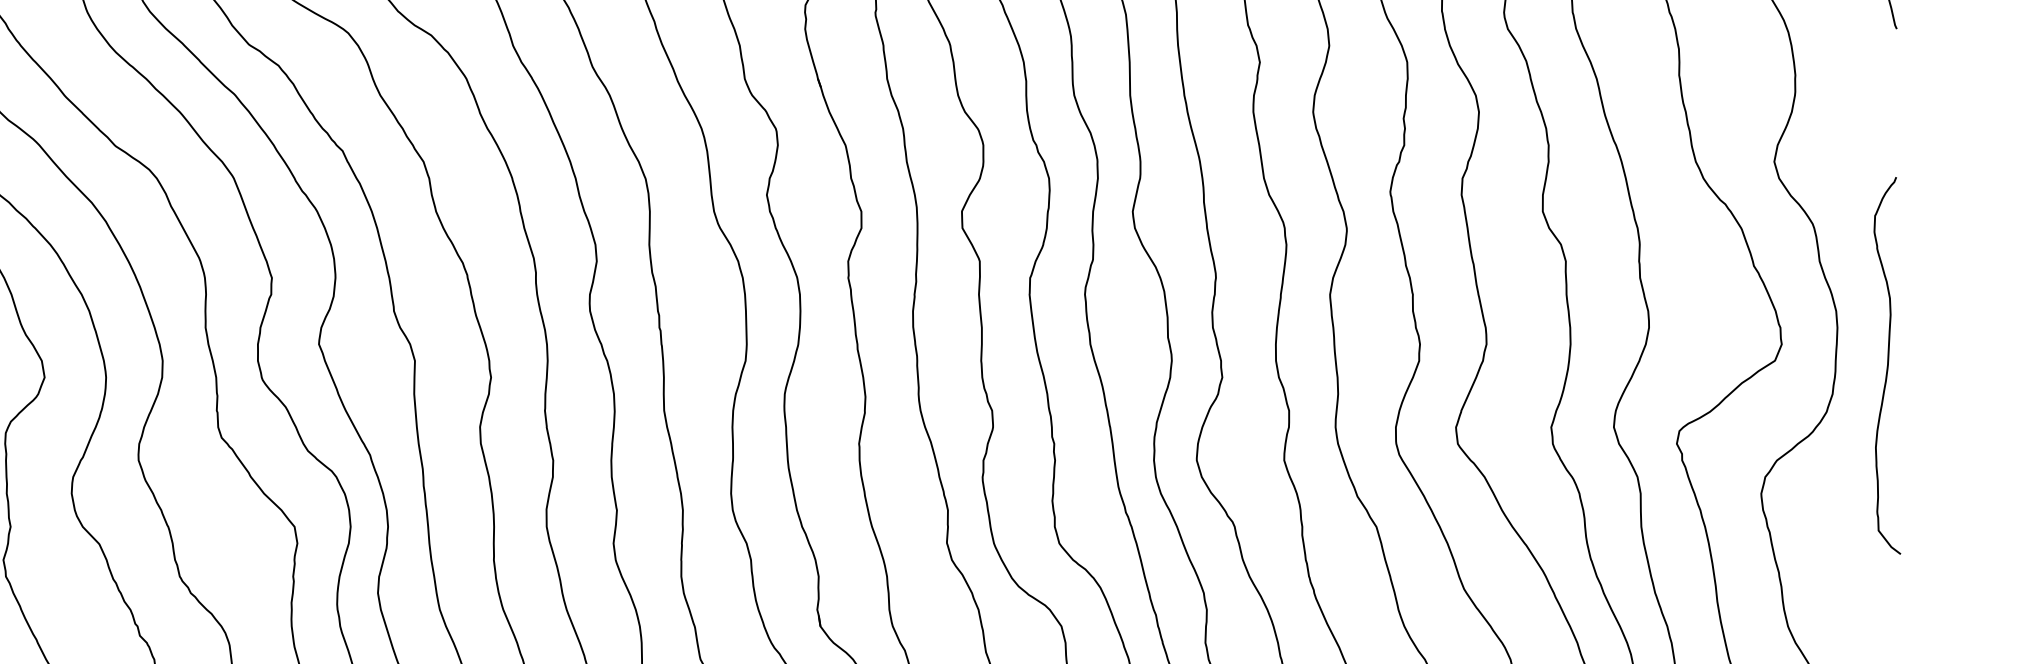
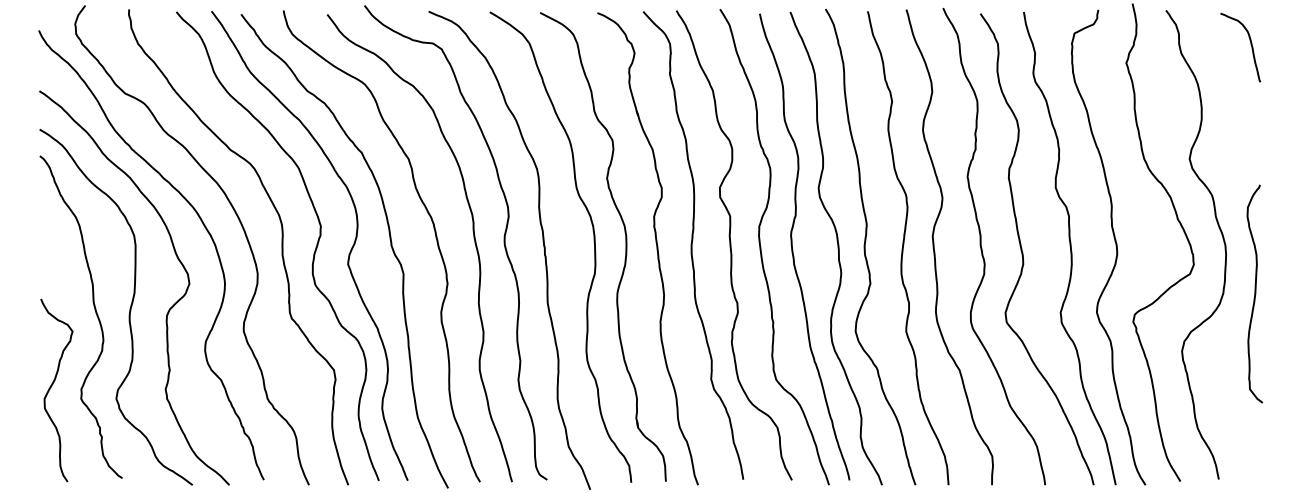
curve: (1886, 364) -> (1254, 293), moved

